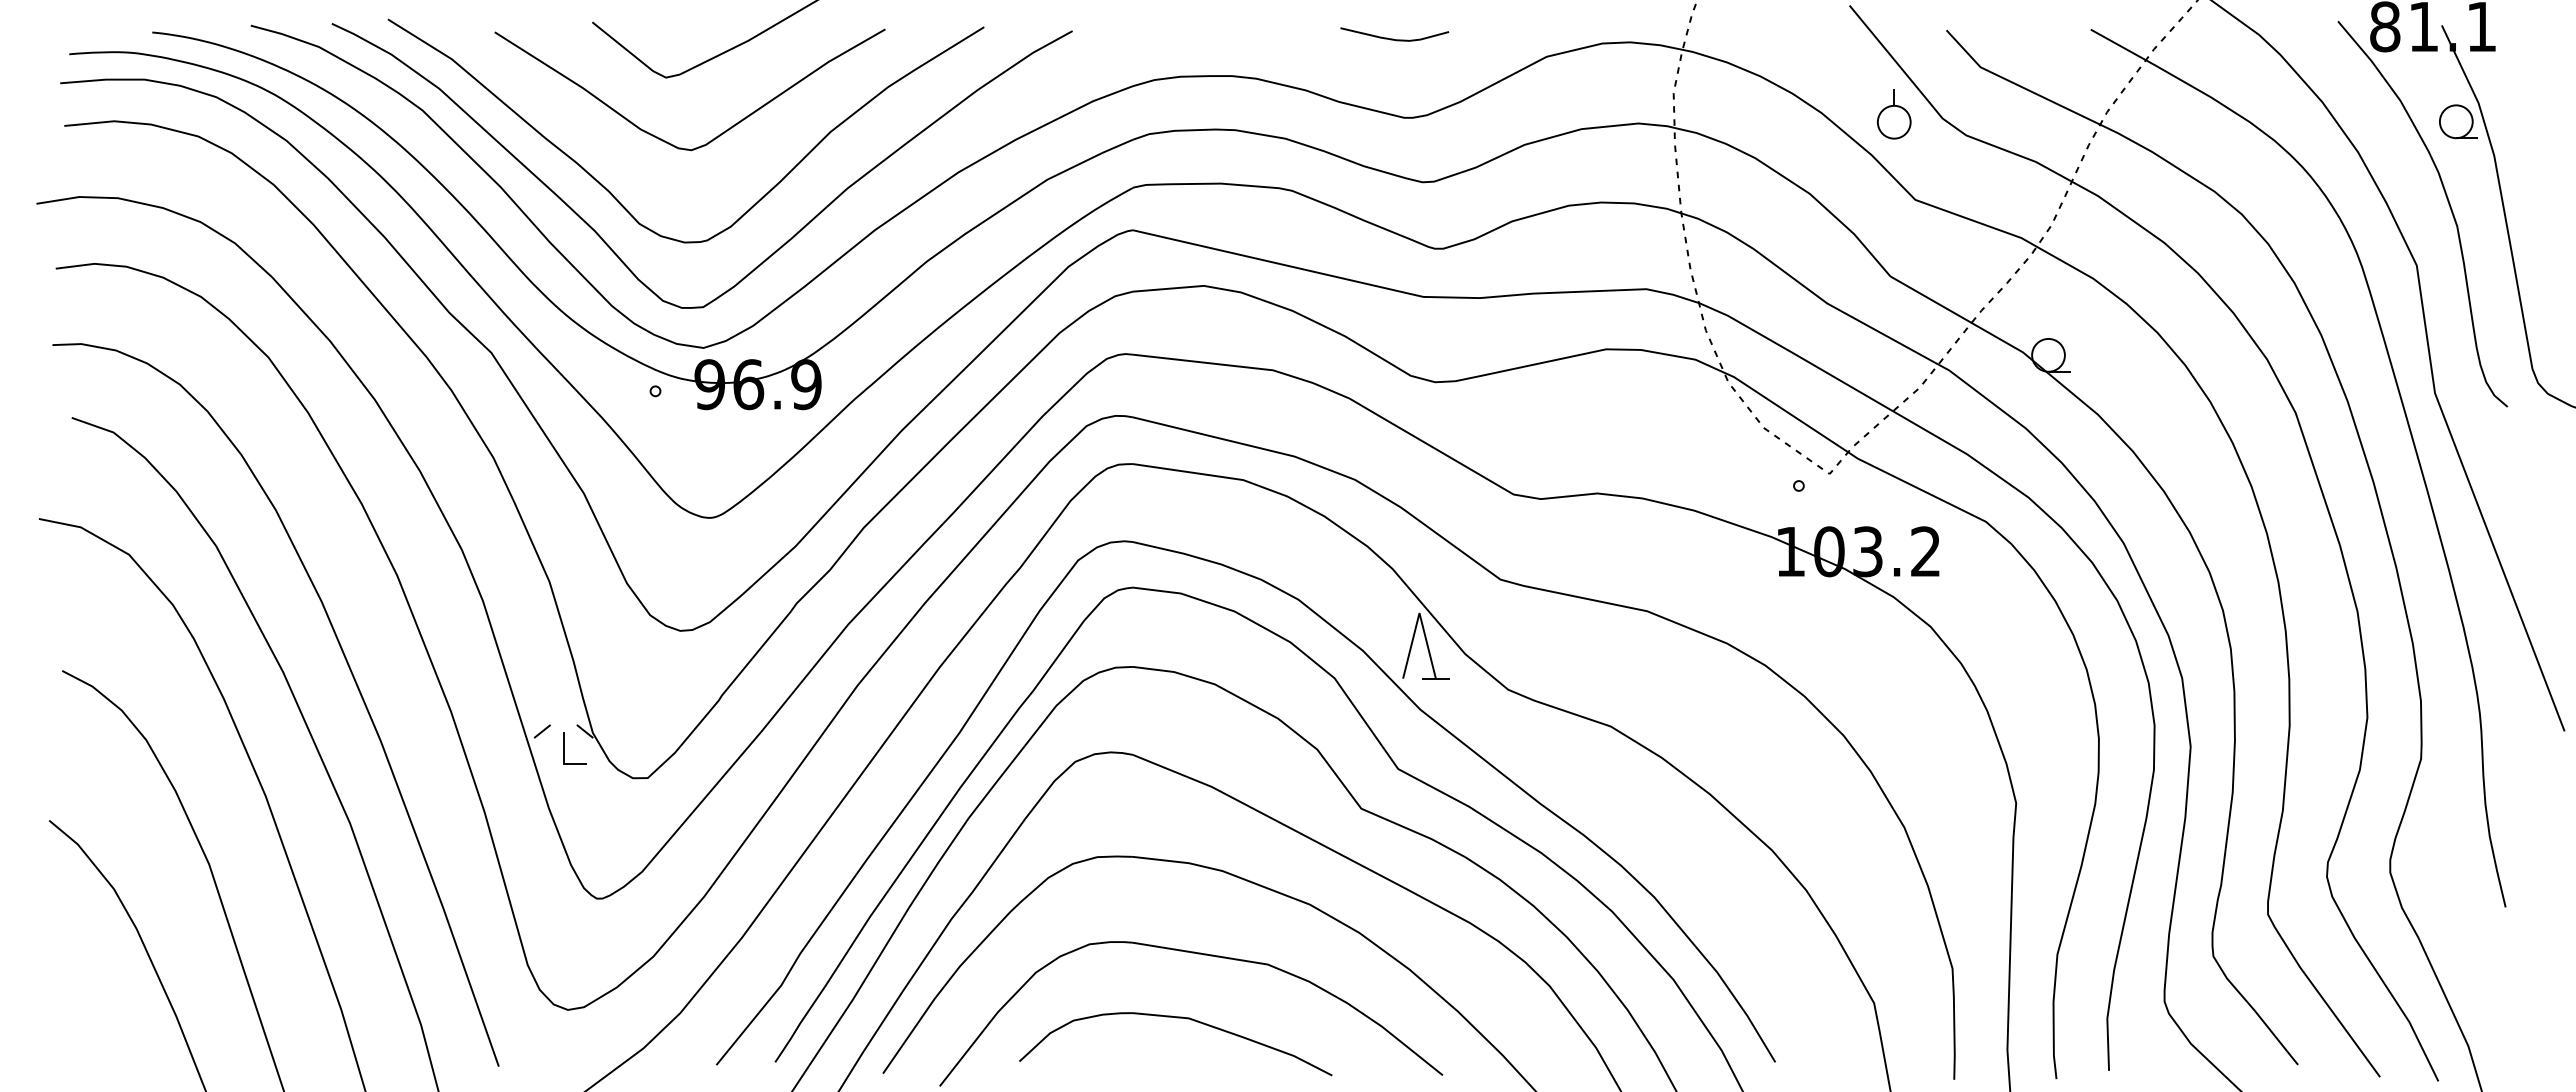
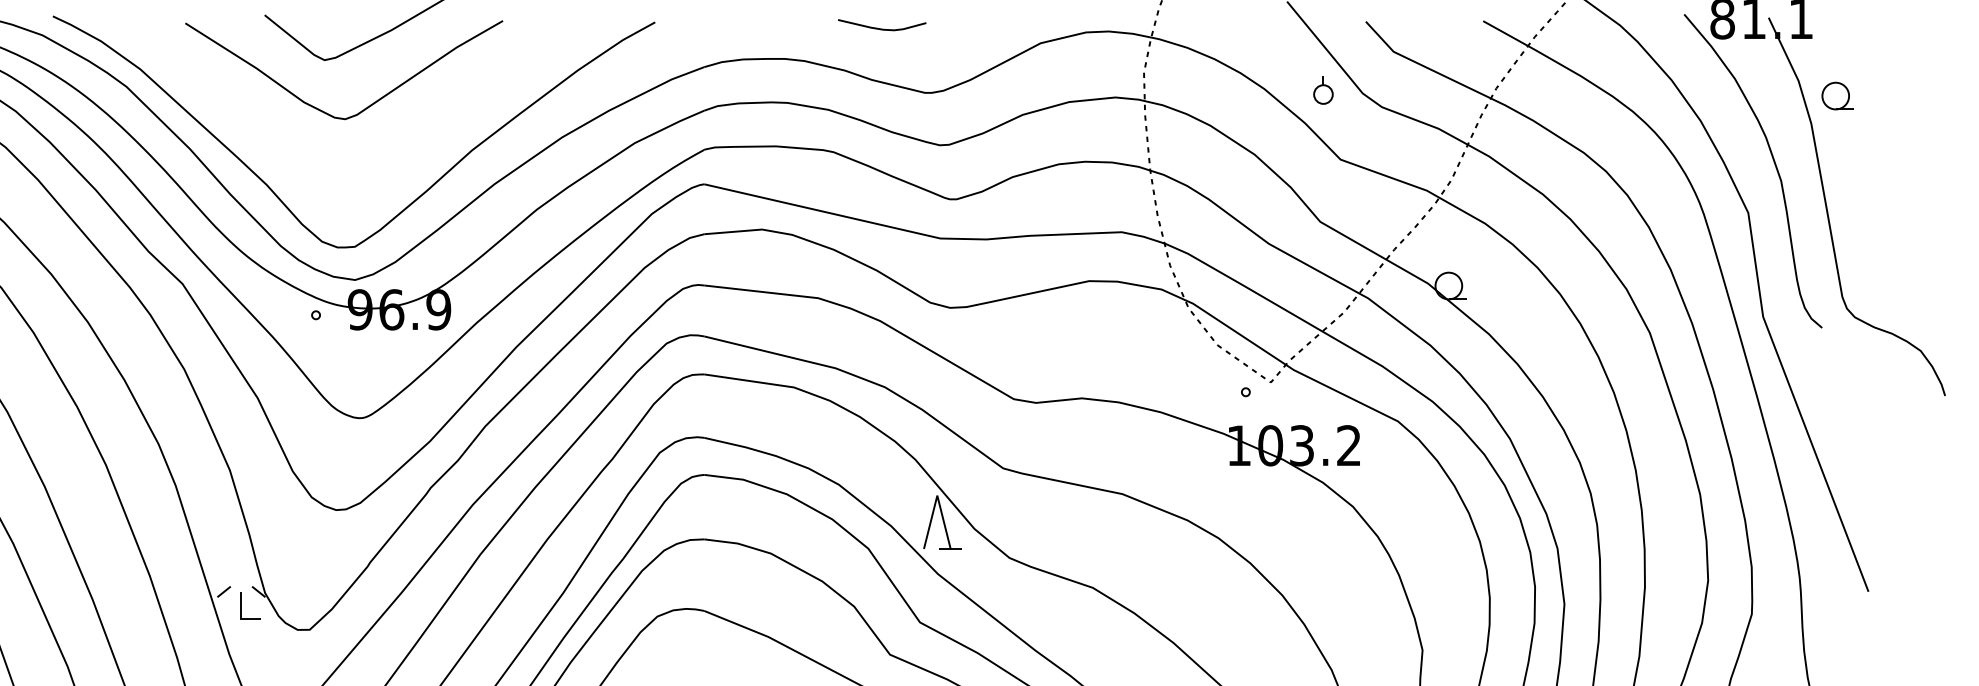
curve: (1393, 38) -> (881, 28), moved
part: (1894, 114) -> (1323, 90), size x0.7
part: (2458, 121) -> (1837, 95), moved
curve: (613, 194) -> (281, 155), removed

